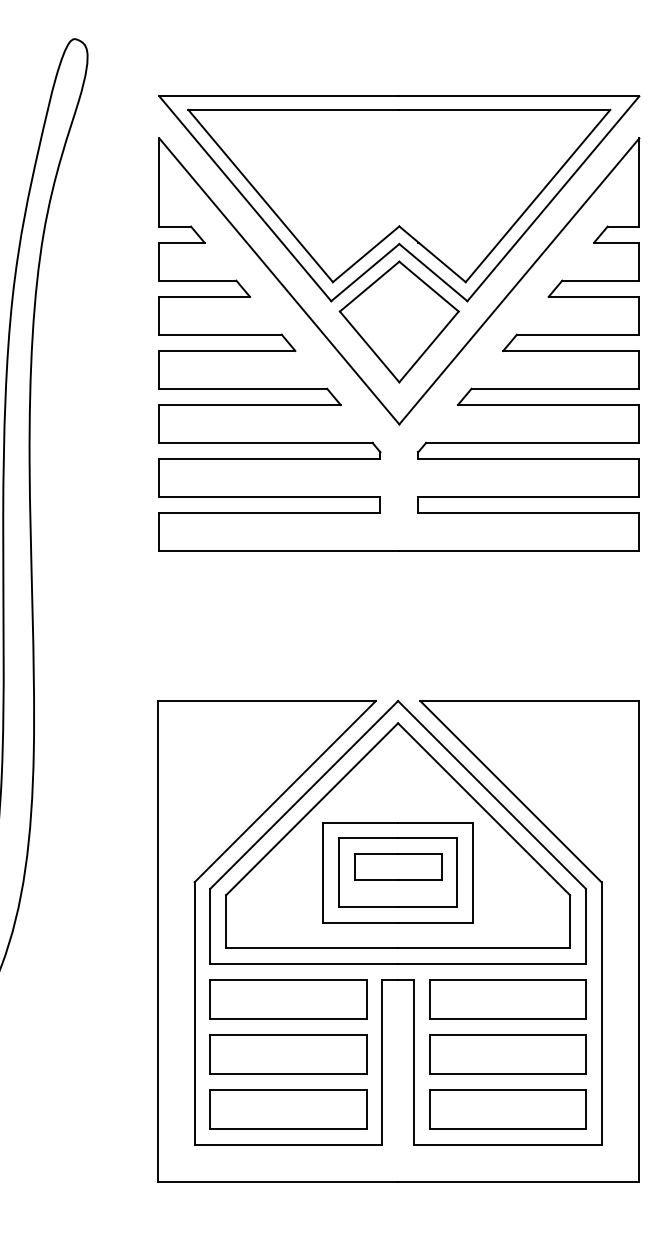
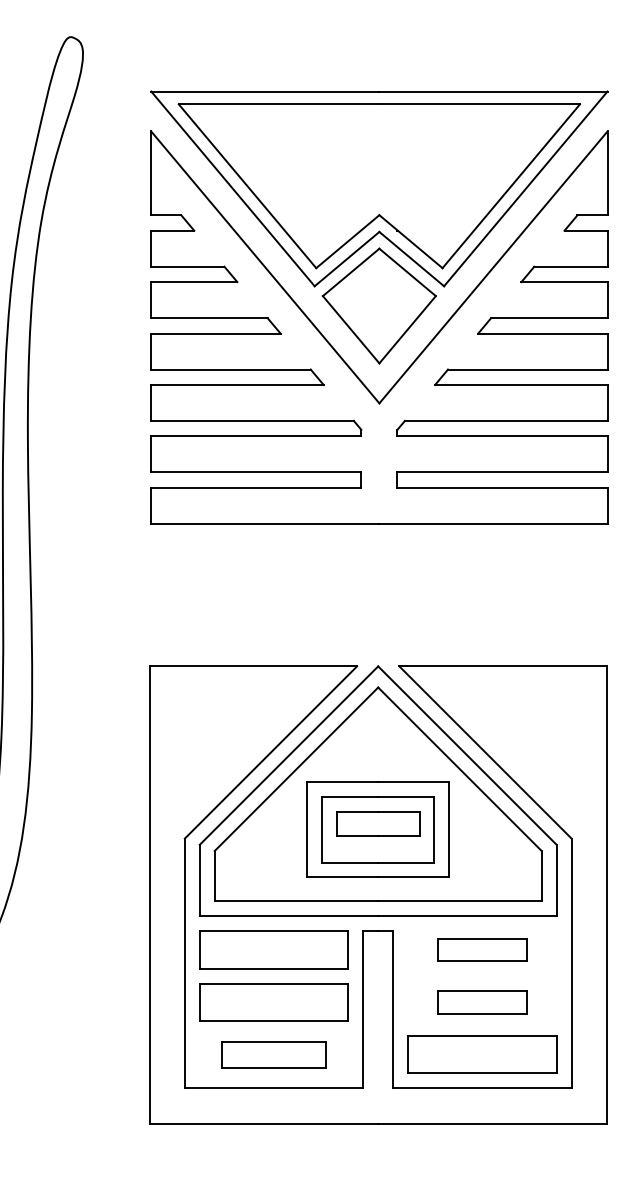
part: (507, 999) -> (482, 950), size x0.6
part: (507, 1054) -> (482, 1002), size x0.6
part: (288, 1109) -> (274, 1054), size x0.7

